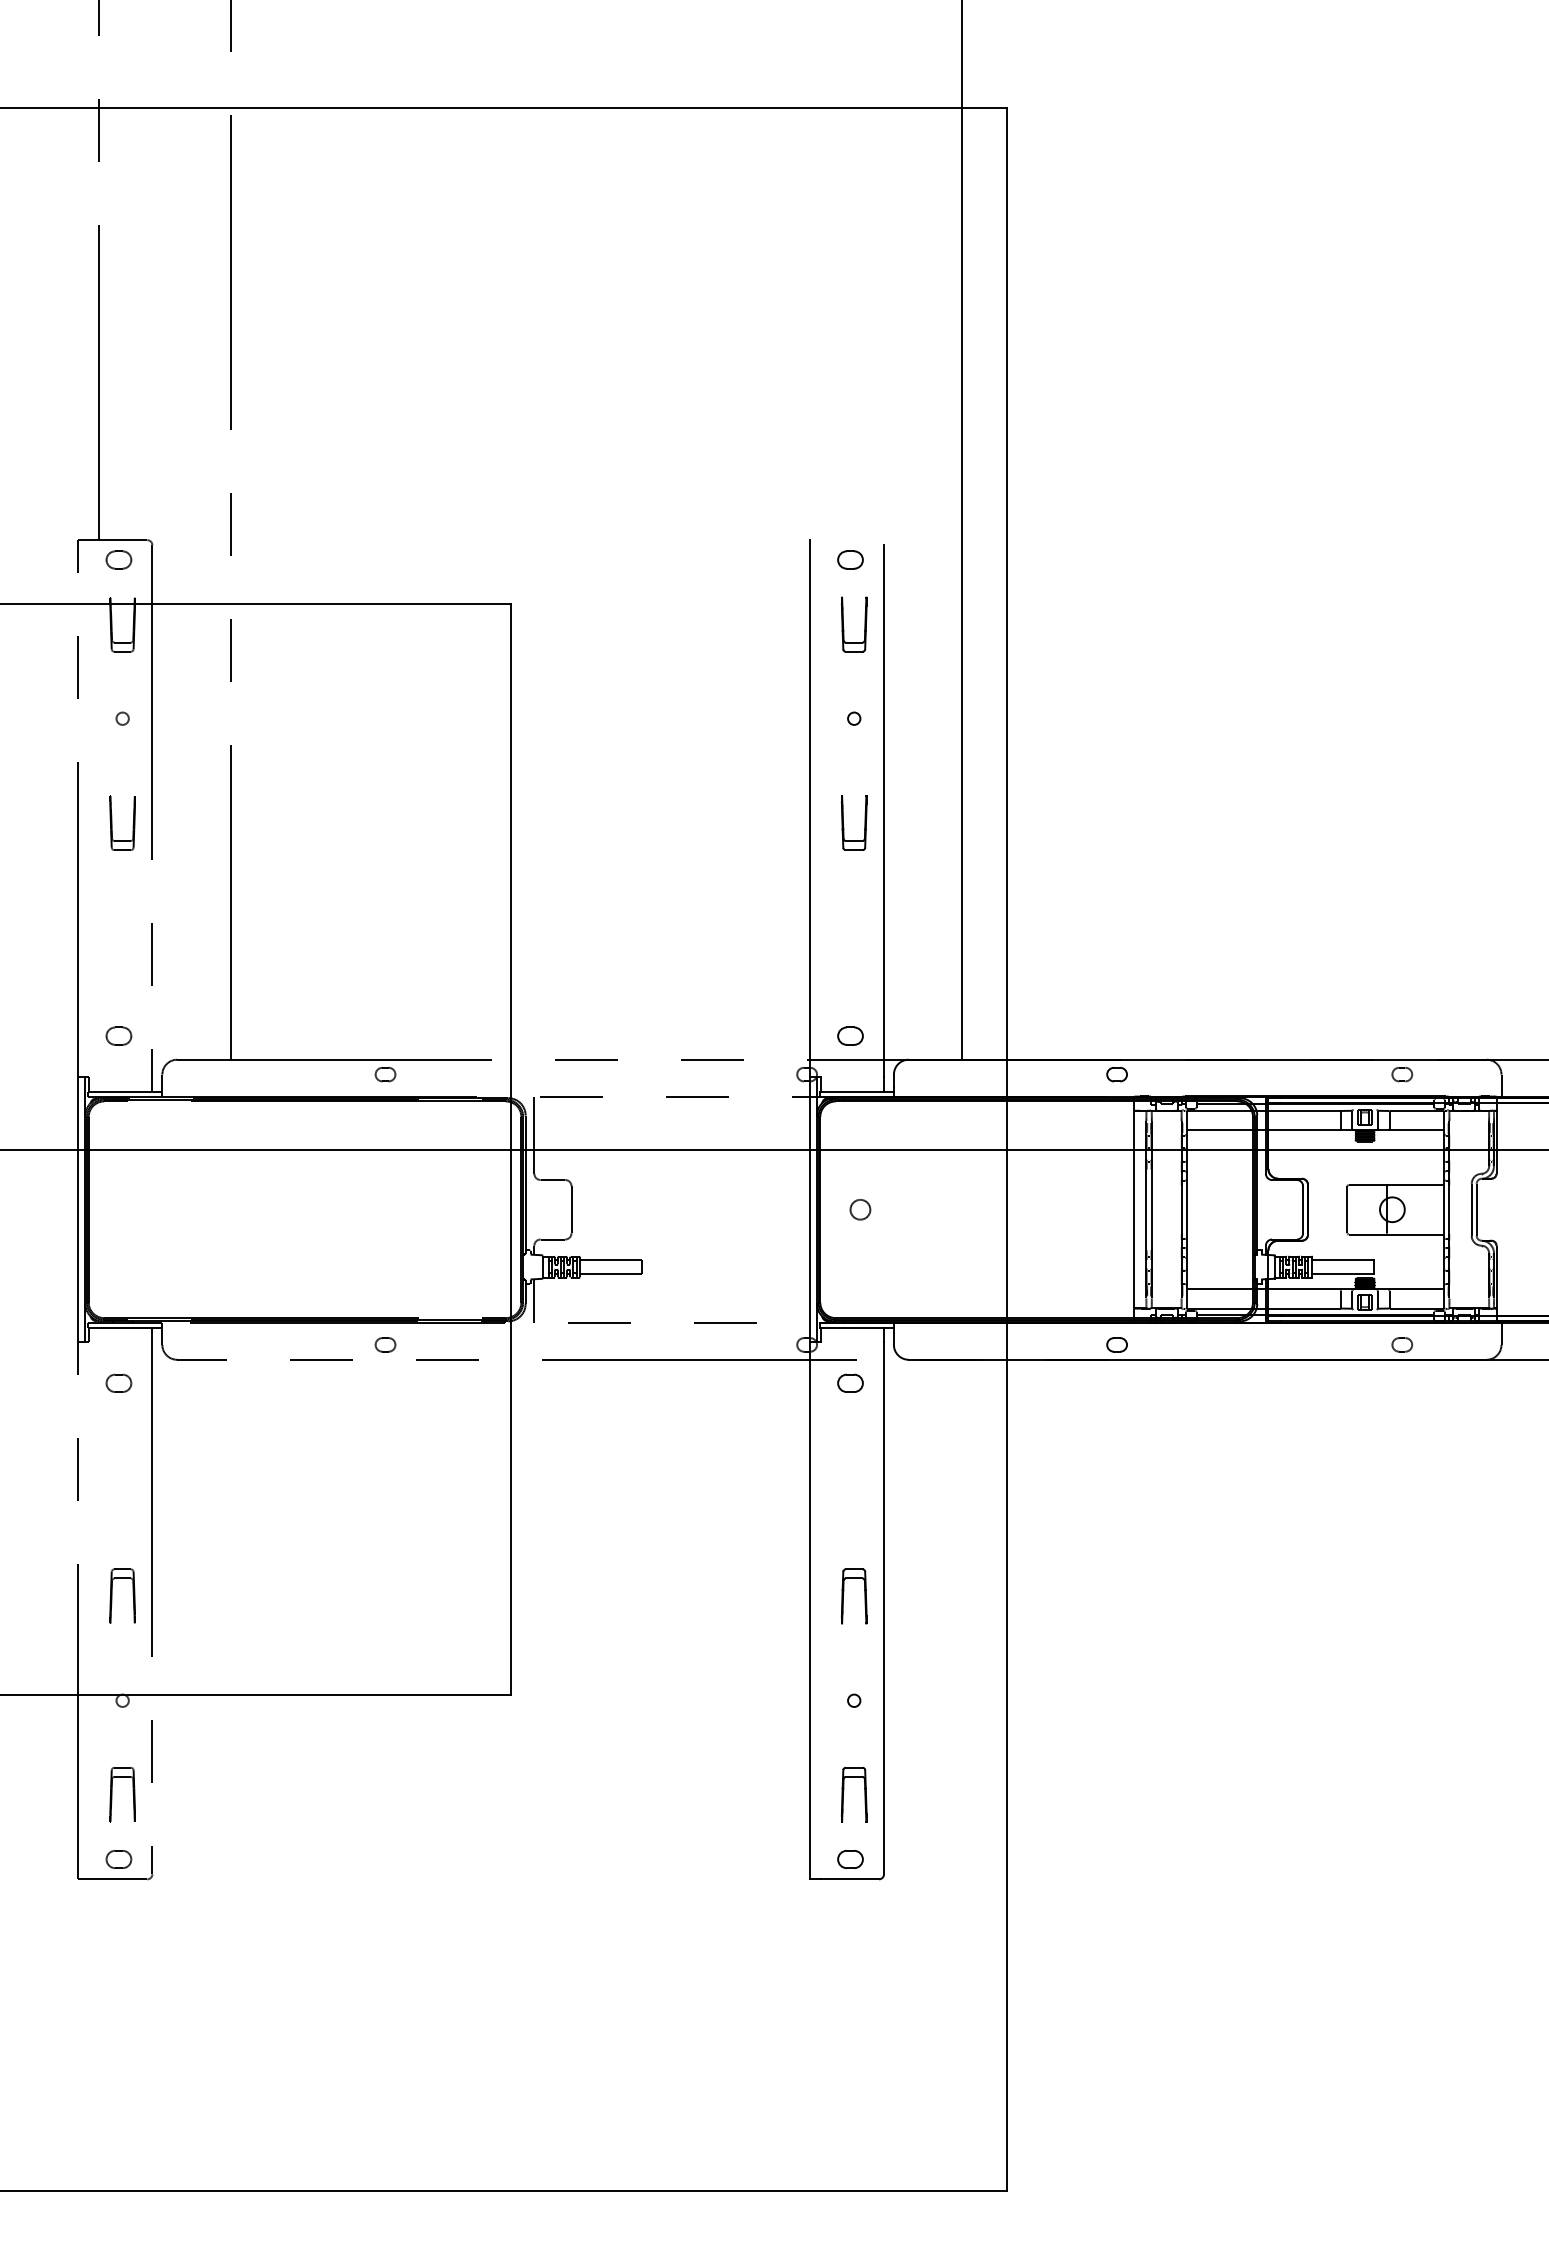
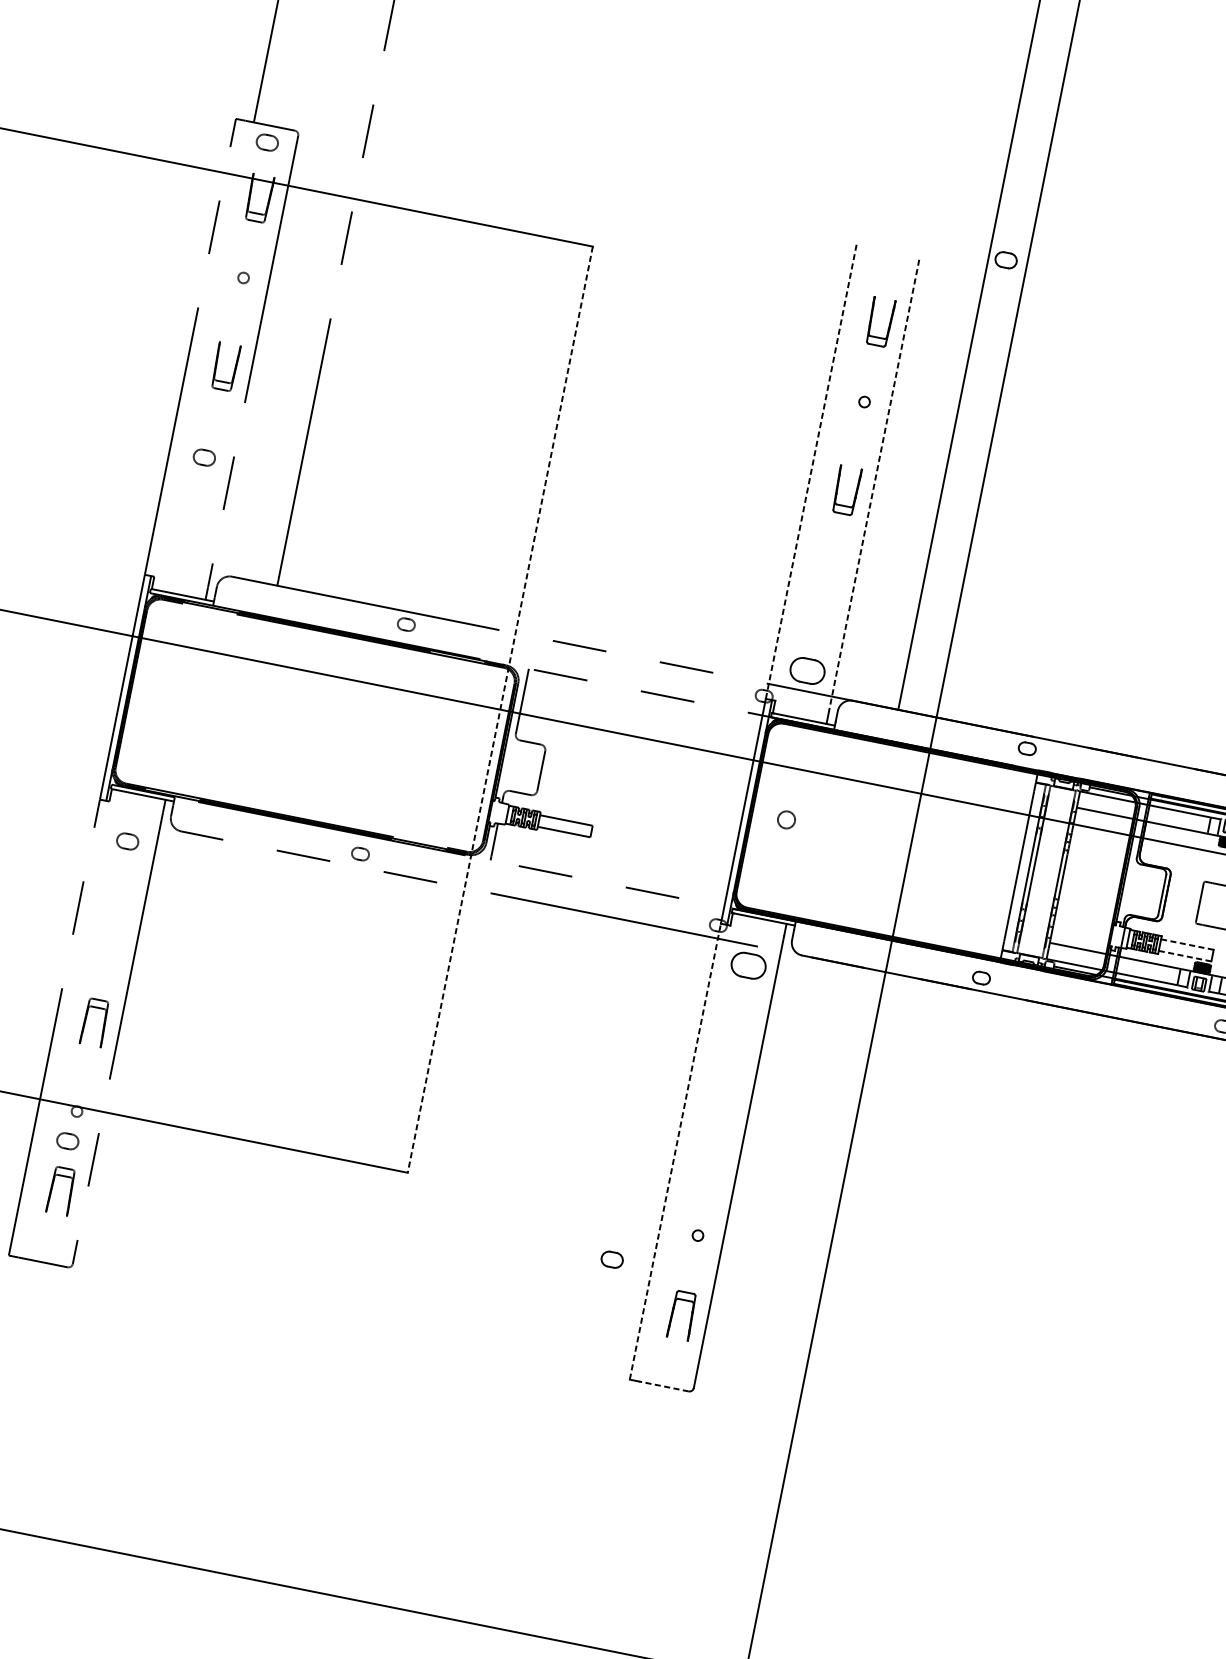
part: (850, 559) -> (1006, 259), moved
line: (809, 808) -> (811, 470), solid -> dashed
line: (884, 811) -> (874, 485), solid -> dashed
part: (118, 1035) -> (204, 457), moved
part: (850, 1035) -> (807, 670), size x1.6
line: (511, 1149) -> (500, 709), solid -> dashed
line: (1342, 1260) -> (1187, 944), solid -> dashed
line: (1342, 1273) -> (1184, 955), solid -> dashed
part: (850, 1382) -> (748, 964), size x1.6
part: (864, 1596) -> (724, 1148), removed
line: (809, 1610) -> (675, 1151), solid -> dashed
part: (118, 1859) -> (67, 1141), moved
part: (850, 1859) -> (612, 1259), moved
line: (849, 1879) -> (663, 1386), solid -> dashed

